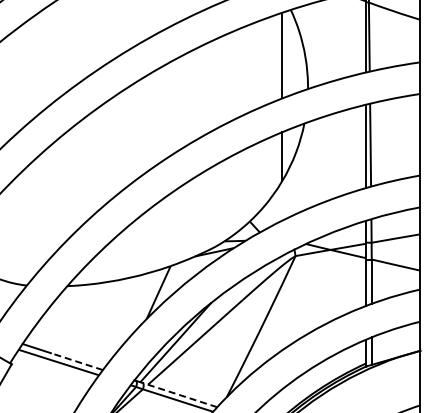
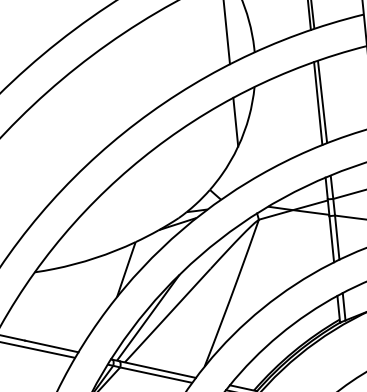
line: (76, 361) -> (51, 346), dashed -> solid
line: (179, 394) -> (157, 369), dashed -> solid

